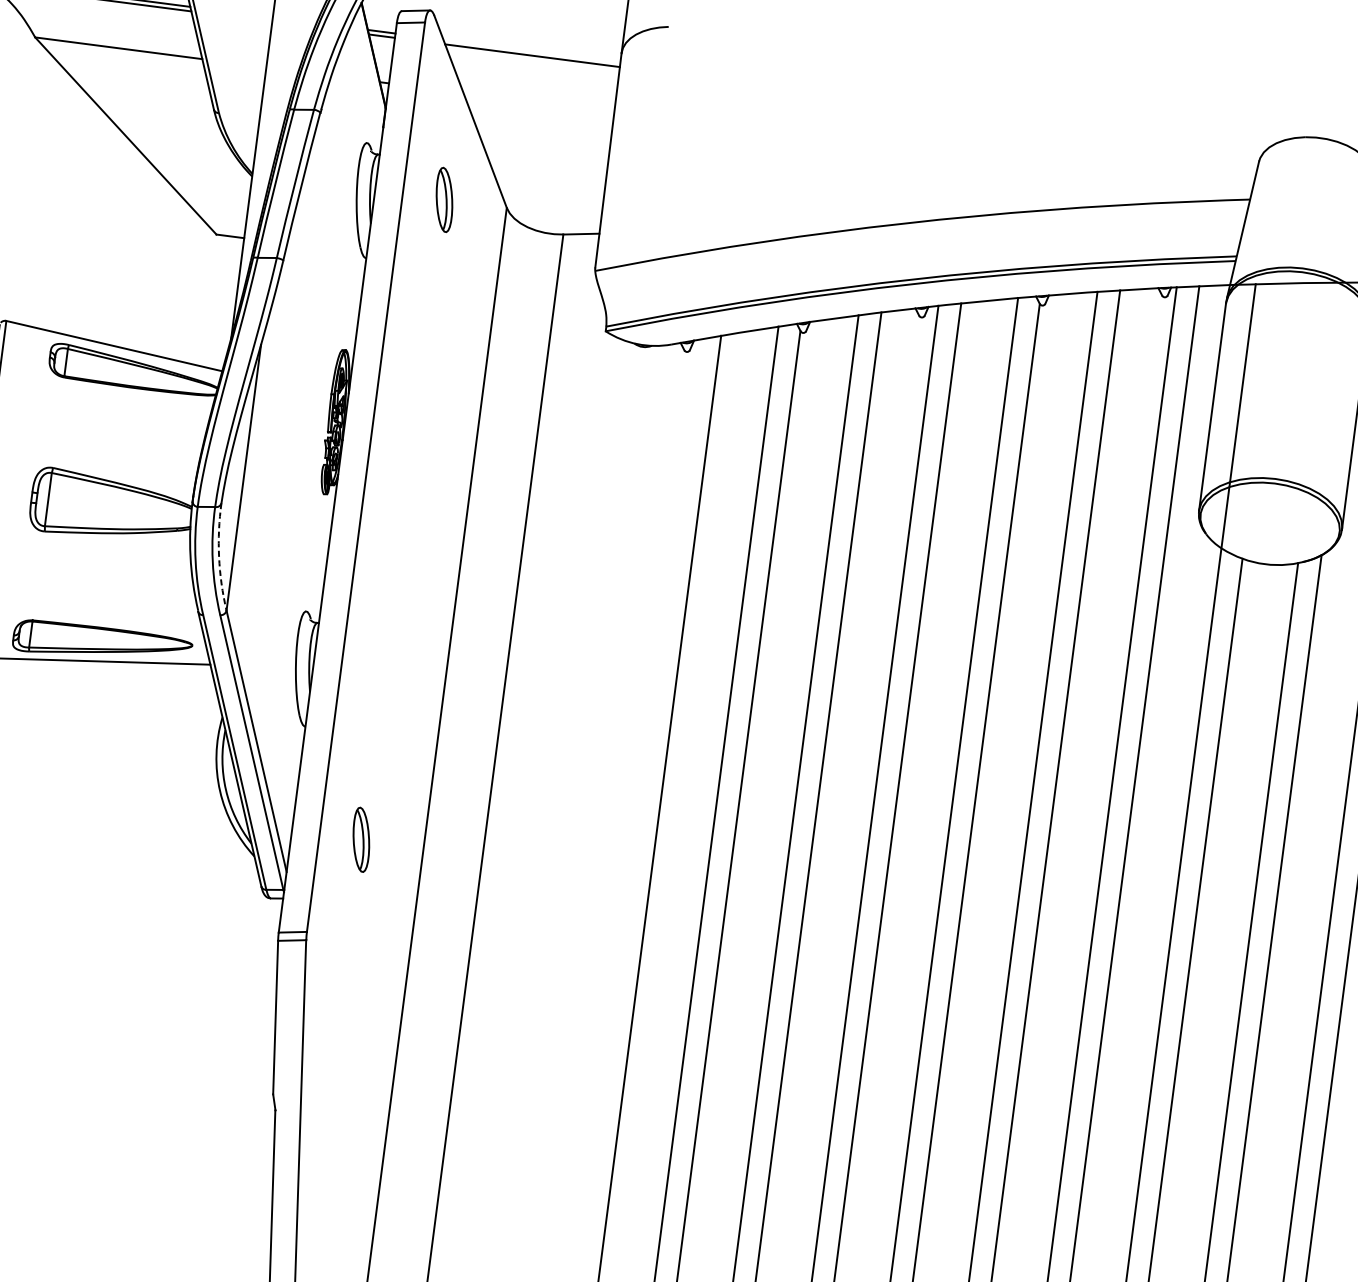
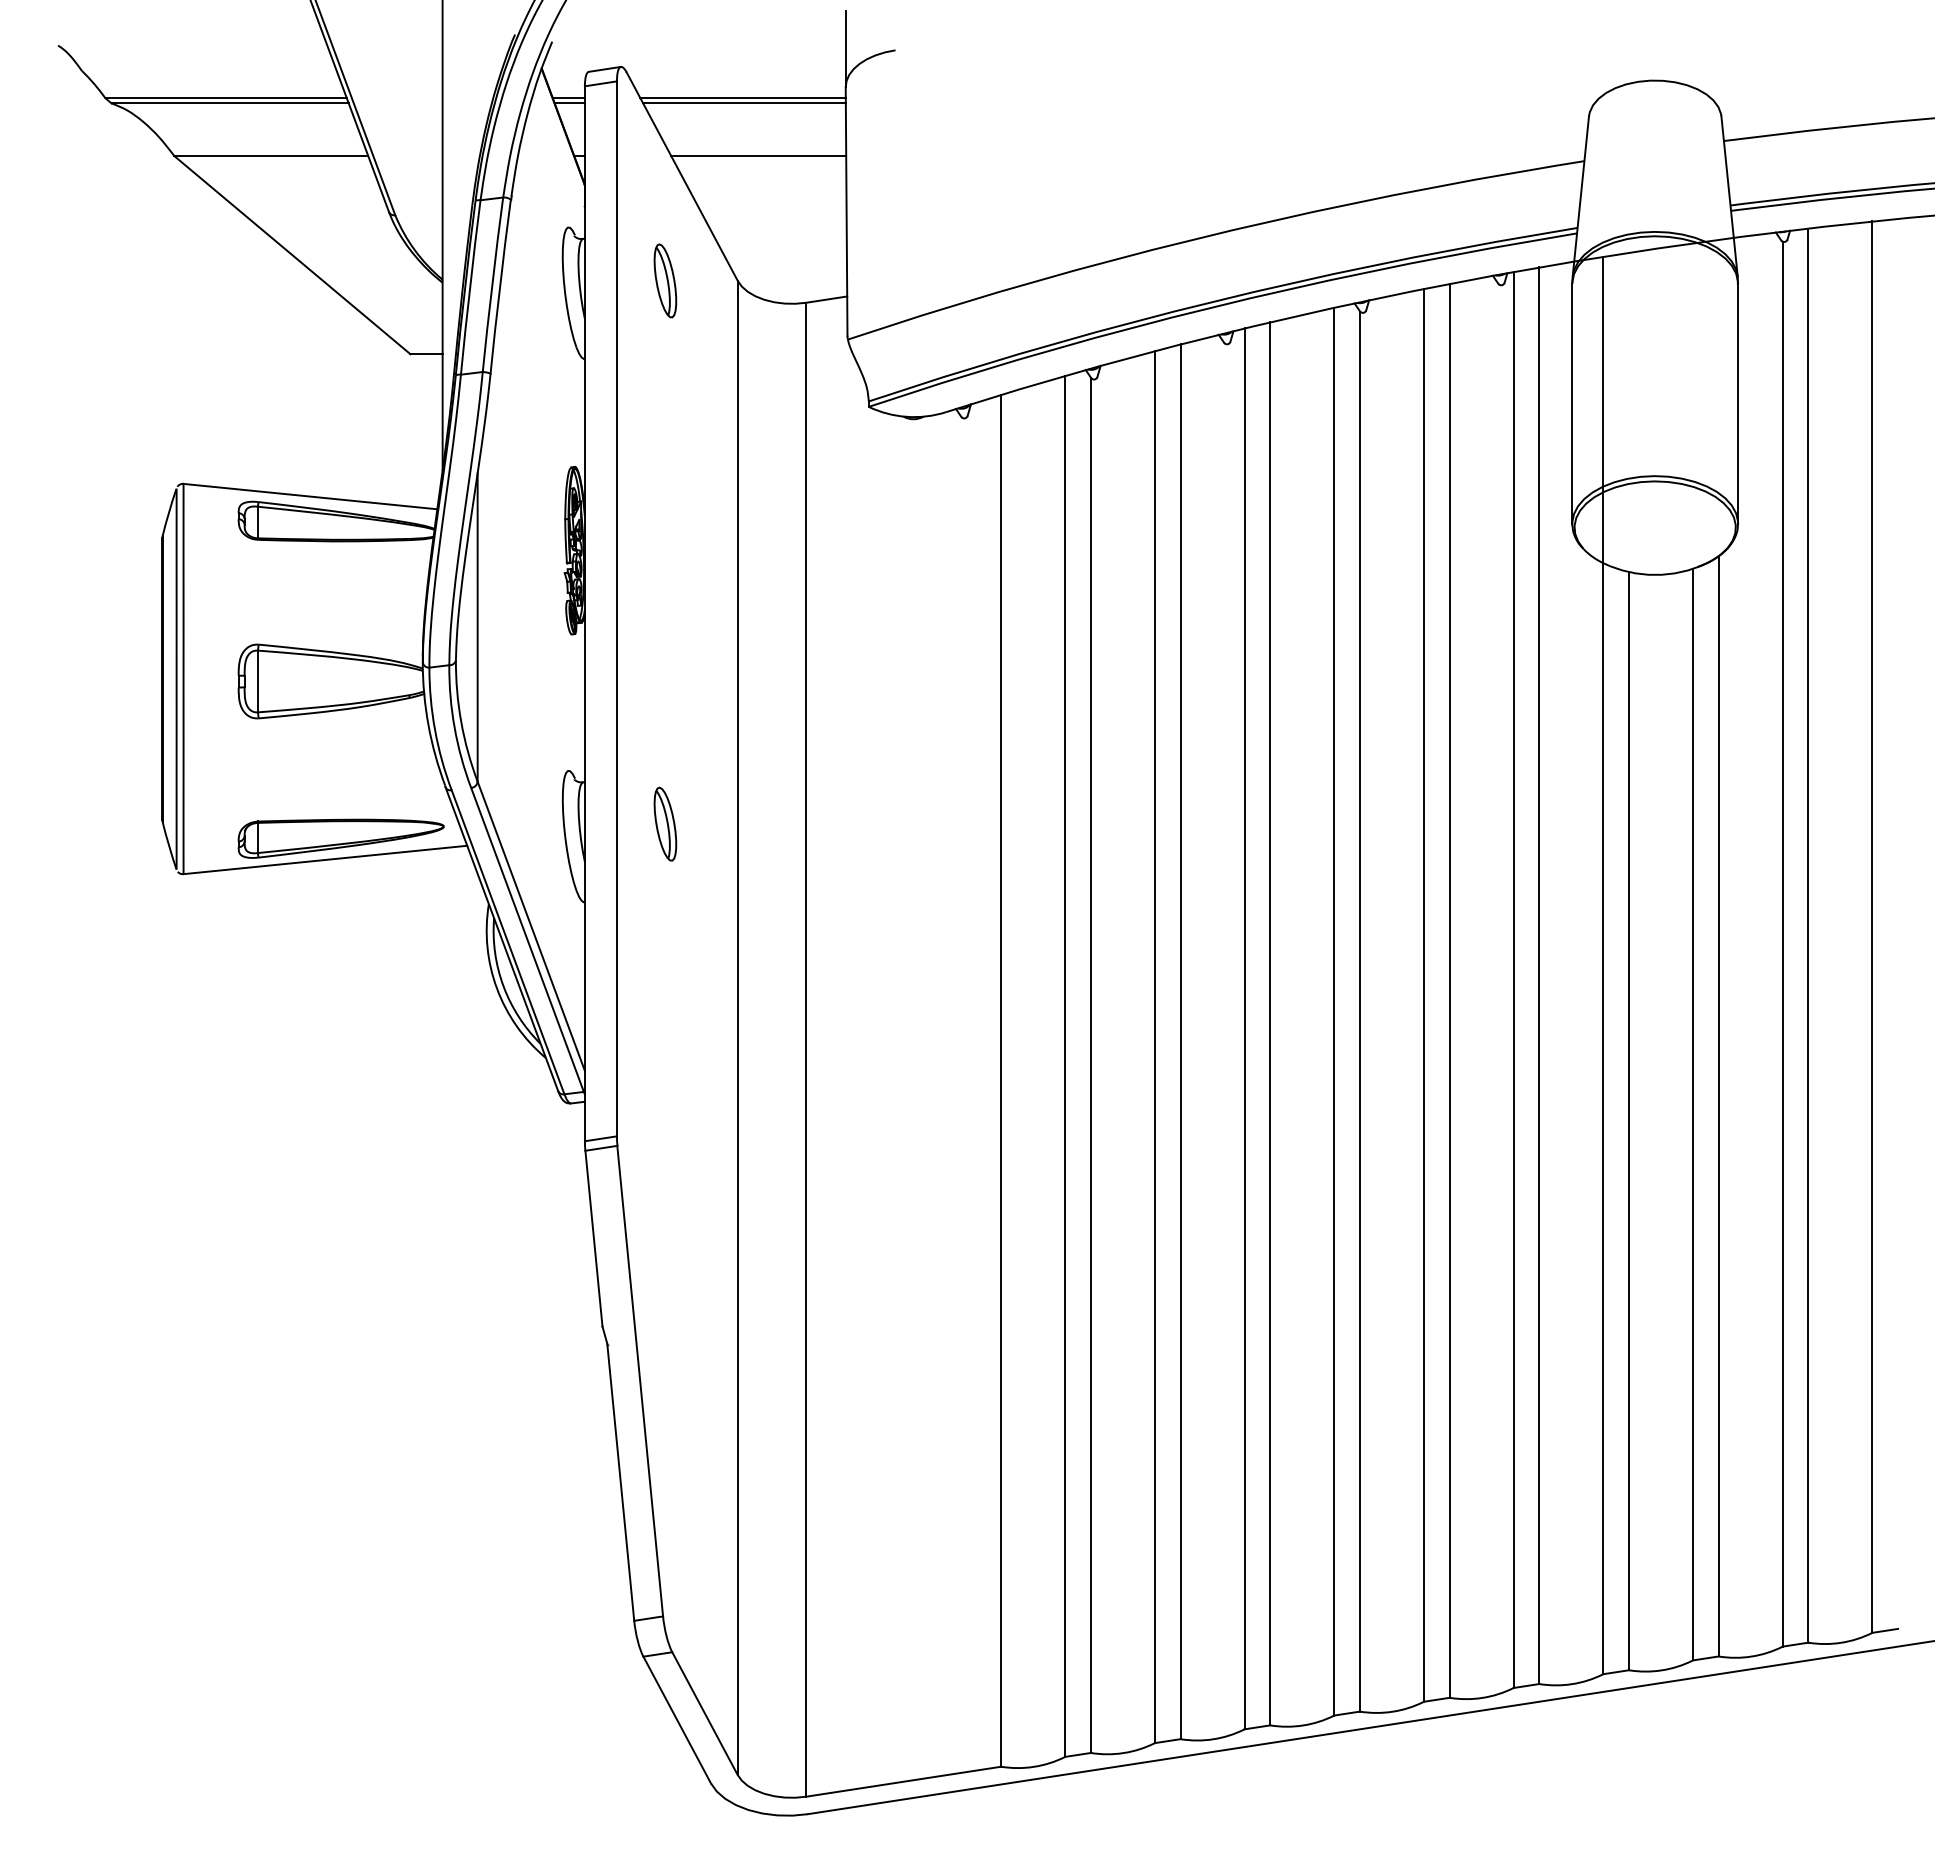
line: (531, 51) -> (742, 98), added
line: (538, 103) -> (758, 156), added
arc: (219, 556) -> (461, 721), dashed -> solid
part: (361, 839) -> (665, 823), moved

